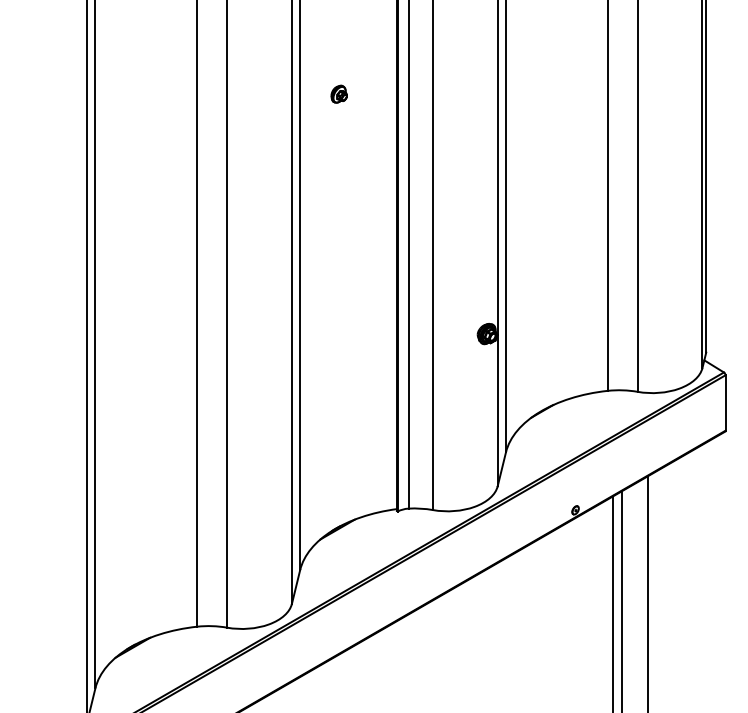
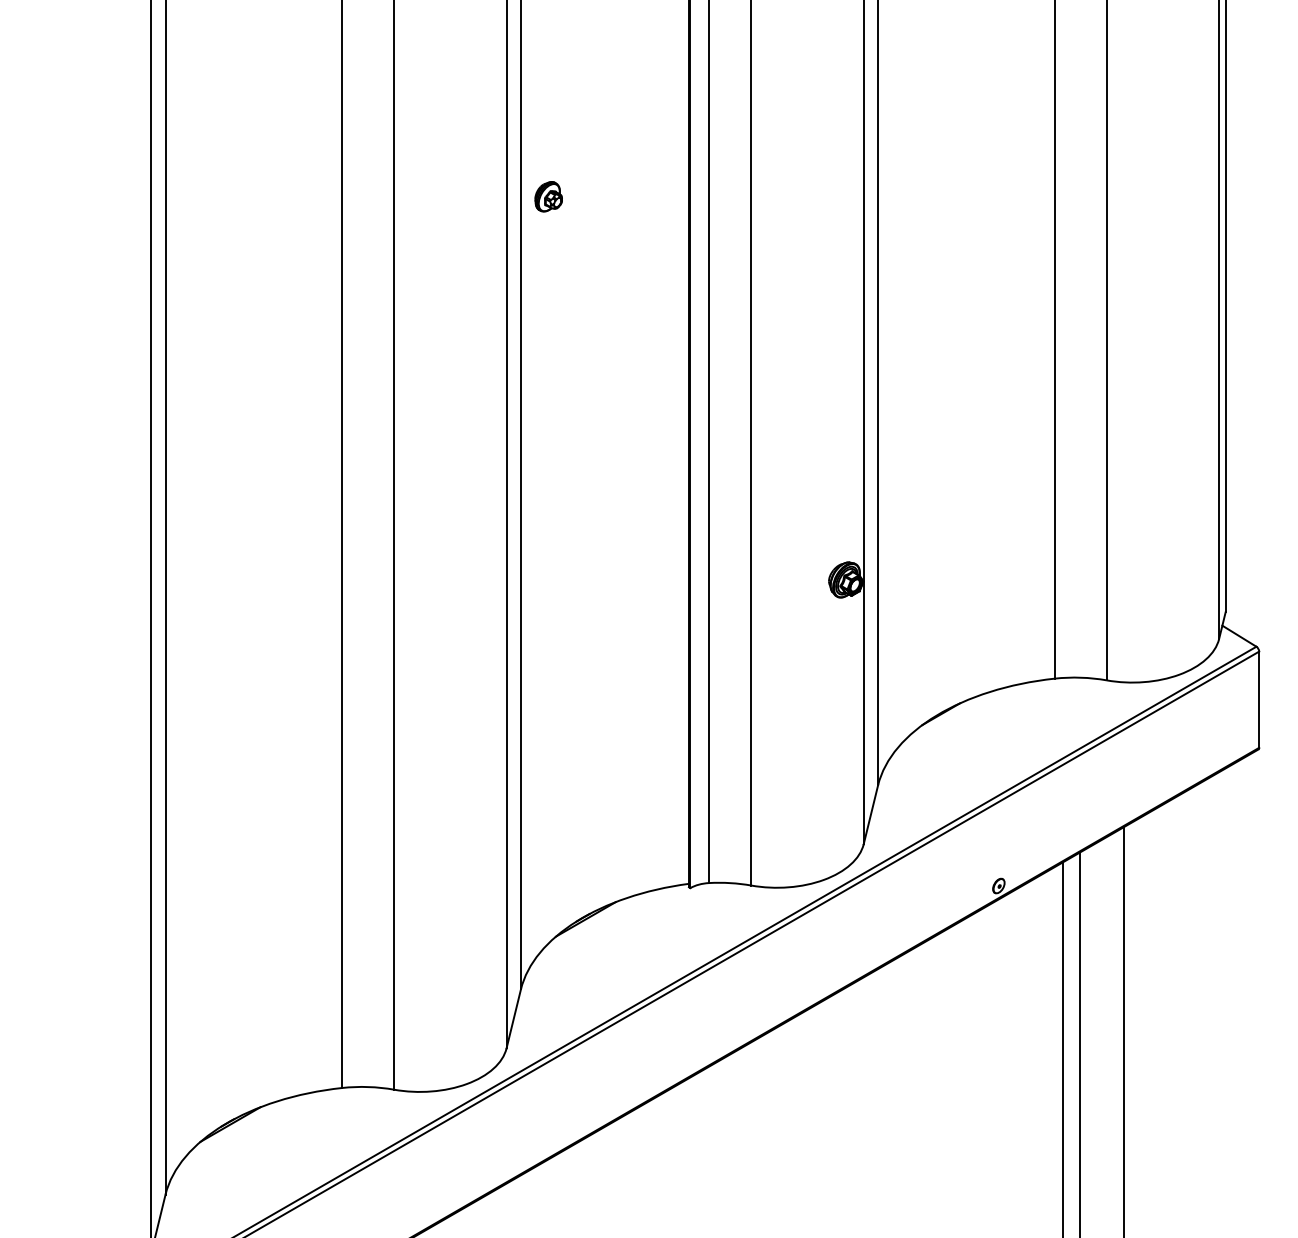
part: (338, 93) -> (547, 195), moved

